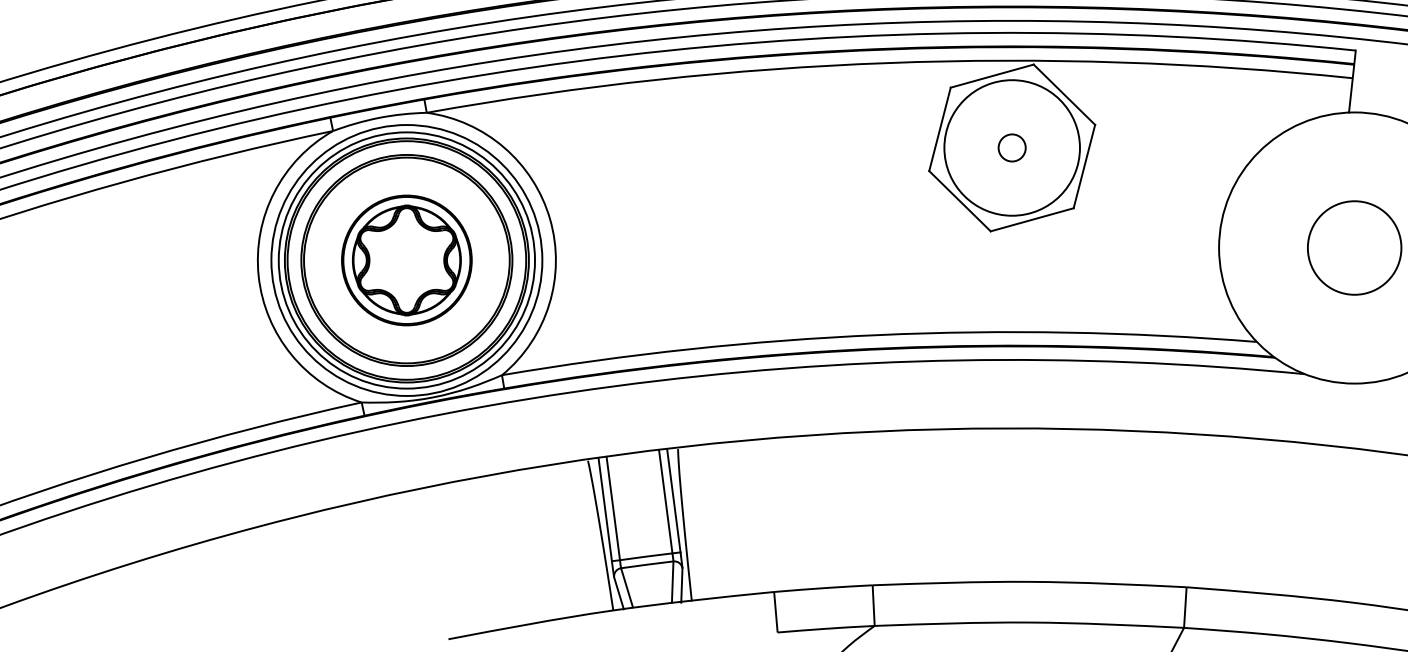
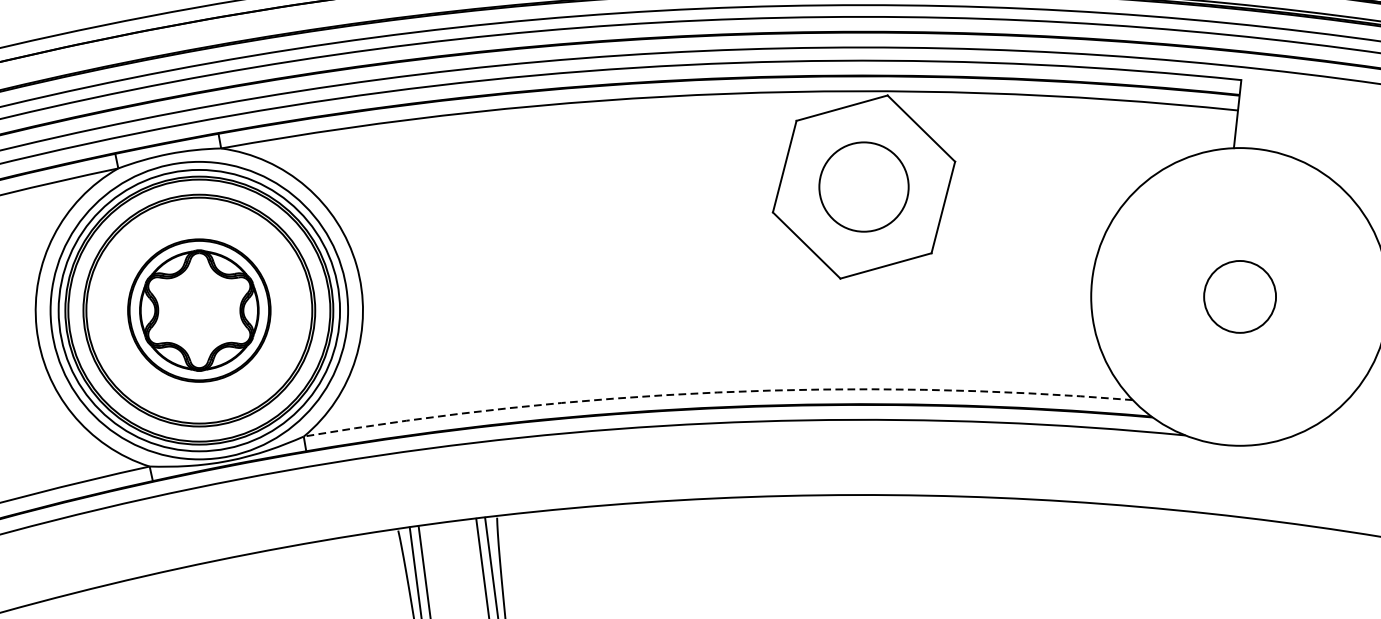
circle: (1011, 147) -> (863, 186), removed
circle: (1011, 147) -> (863, 186), size x0.6
circle: (1354, 247) -> (1239, 296), size x0.7
arc: (878, 335) -> (717, 392), solid -> dashed

